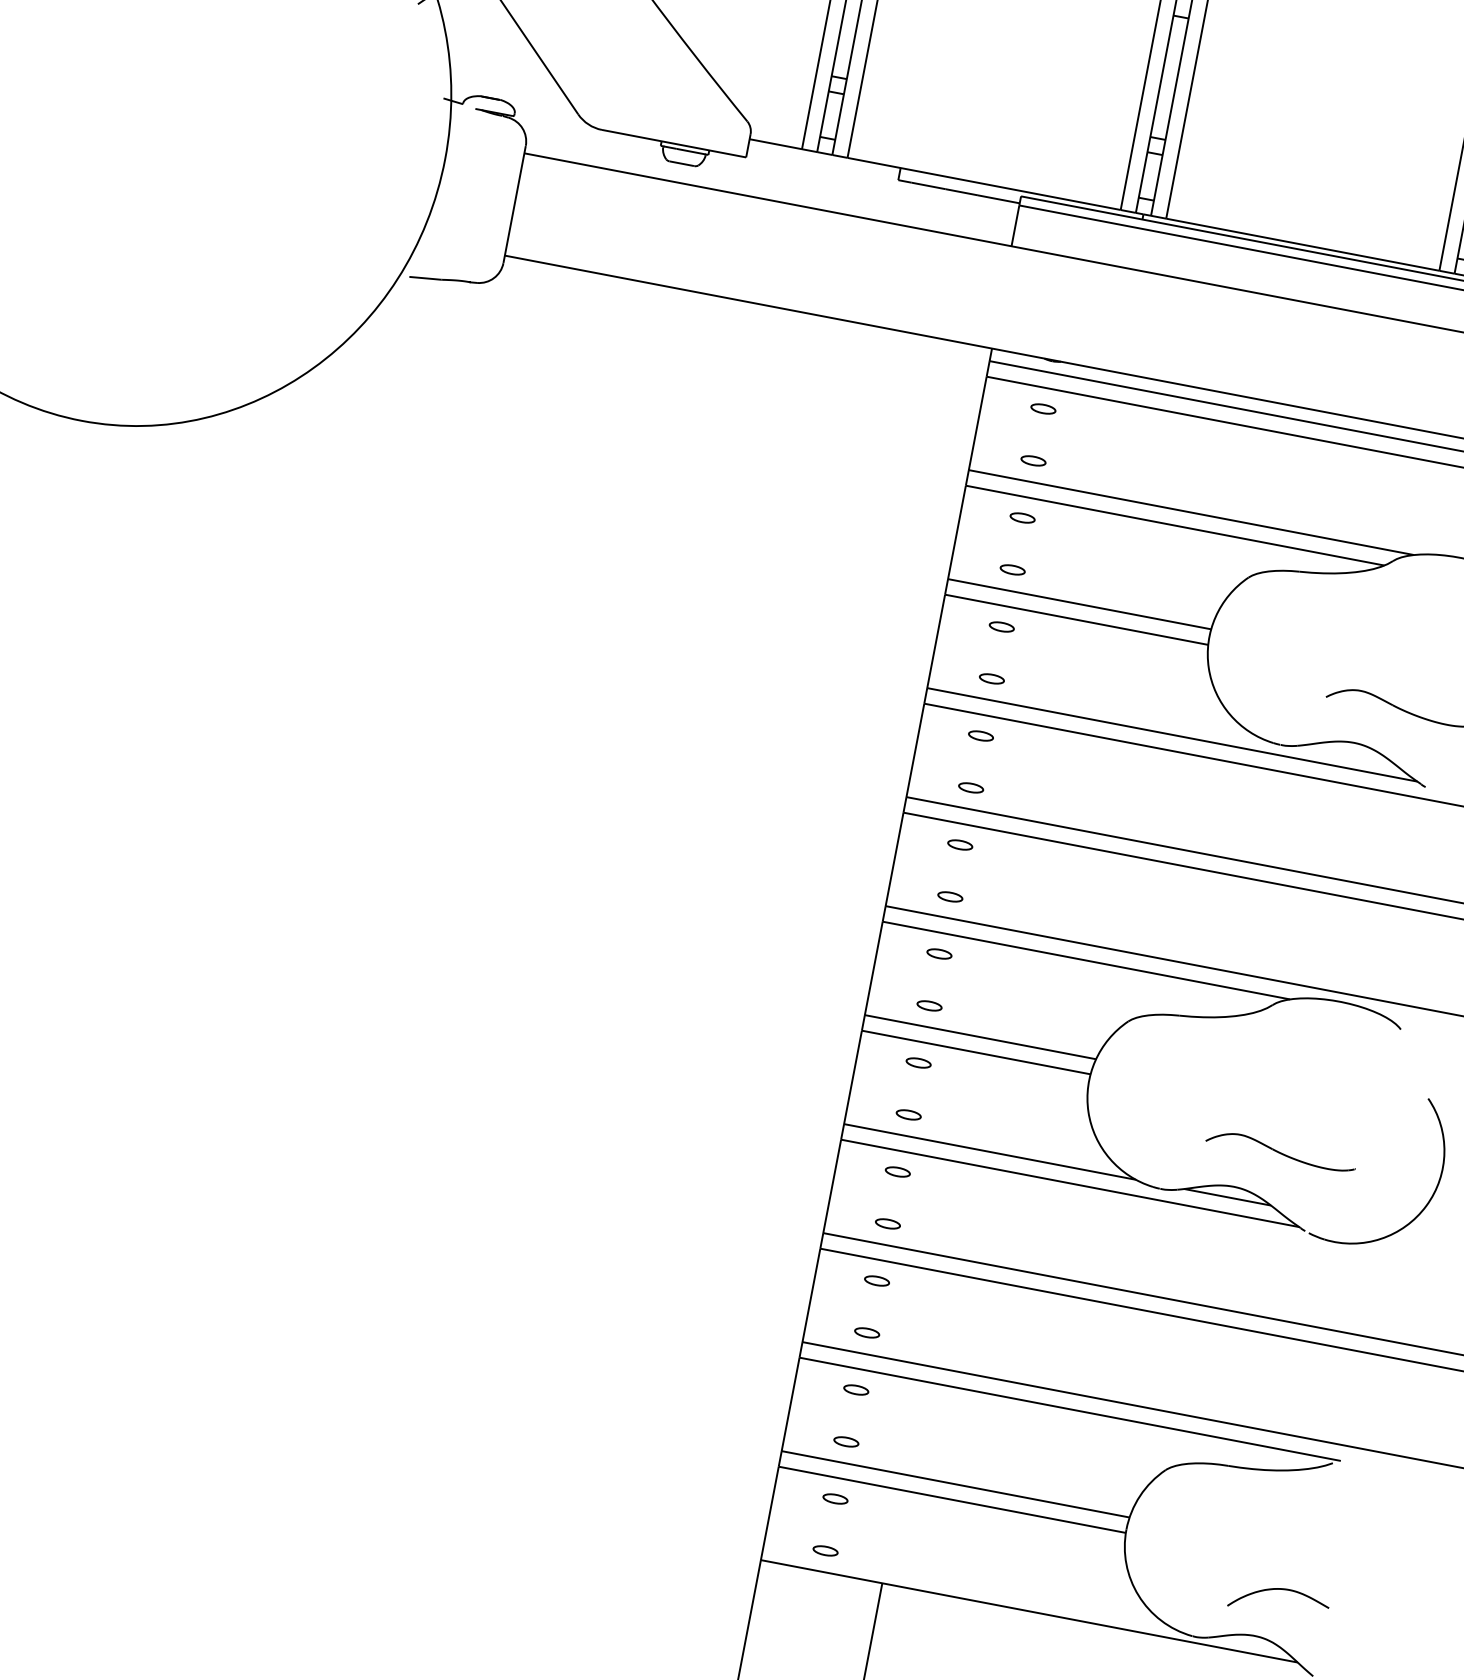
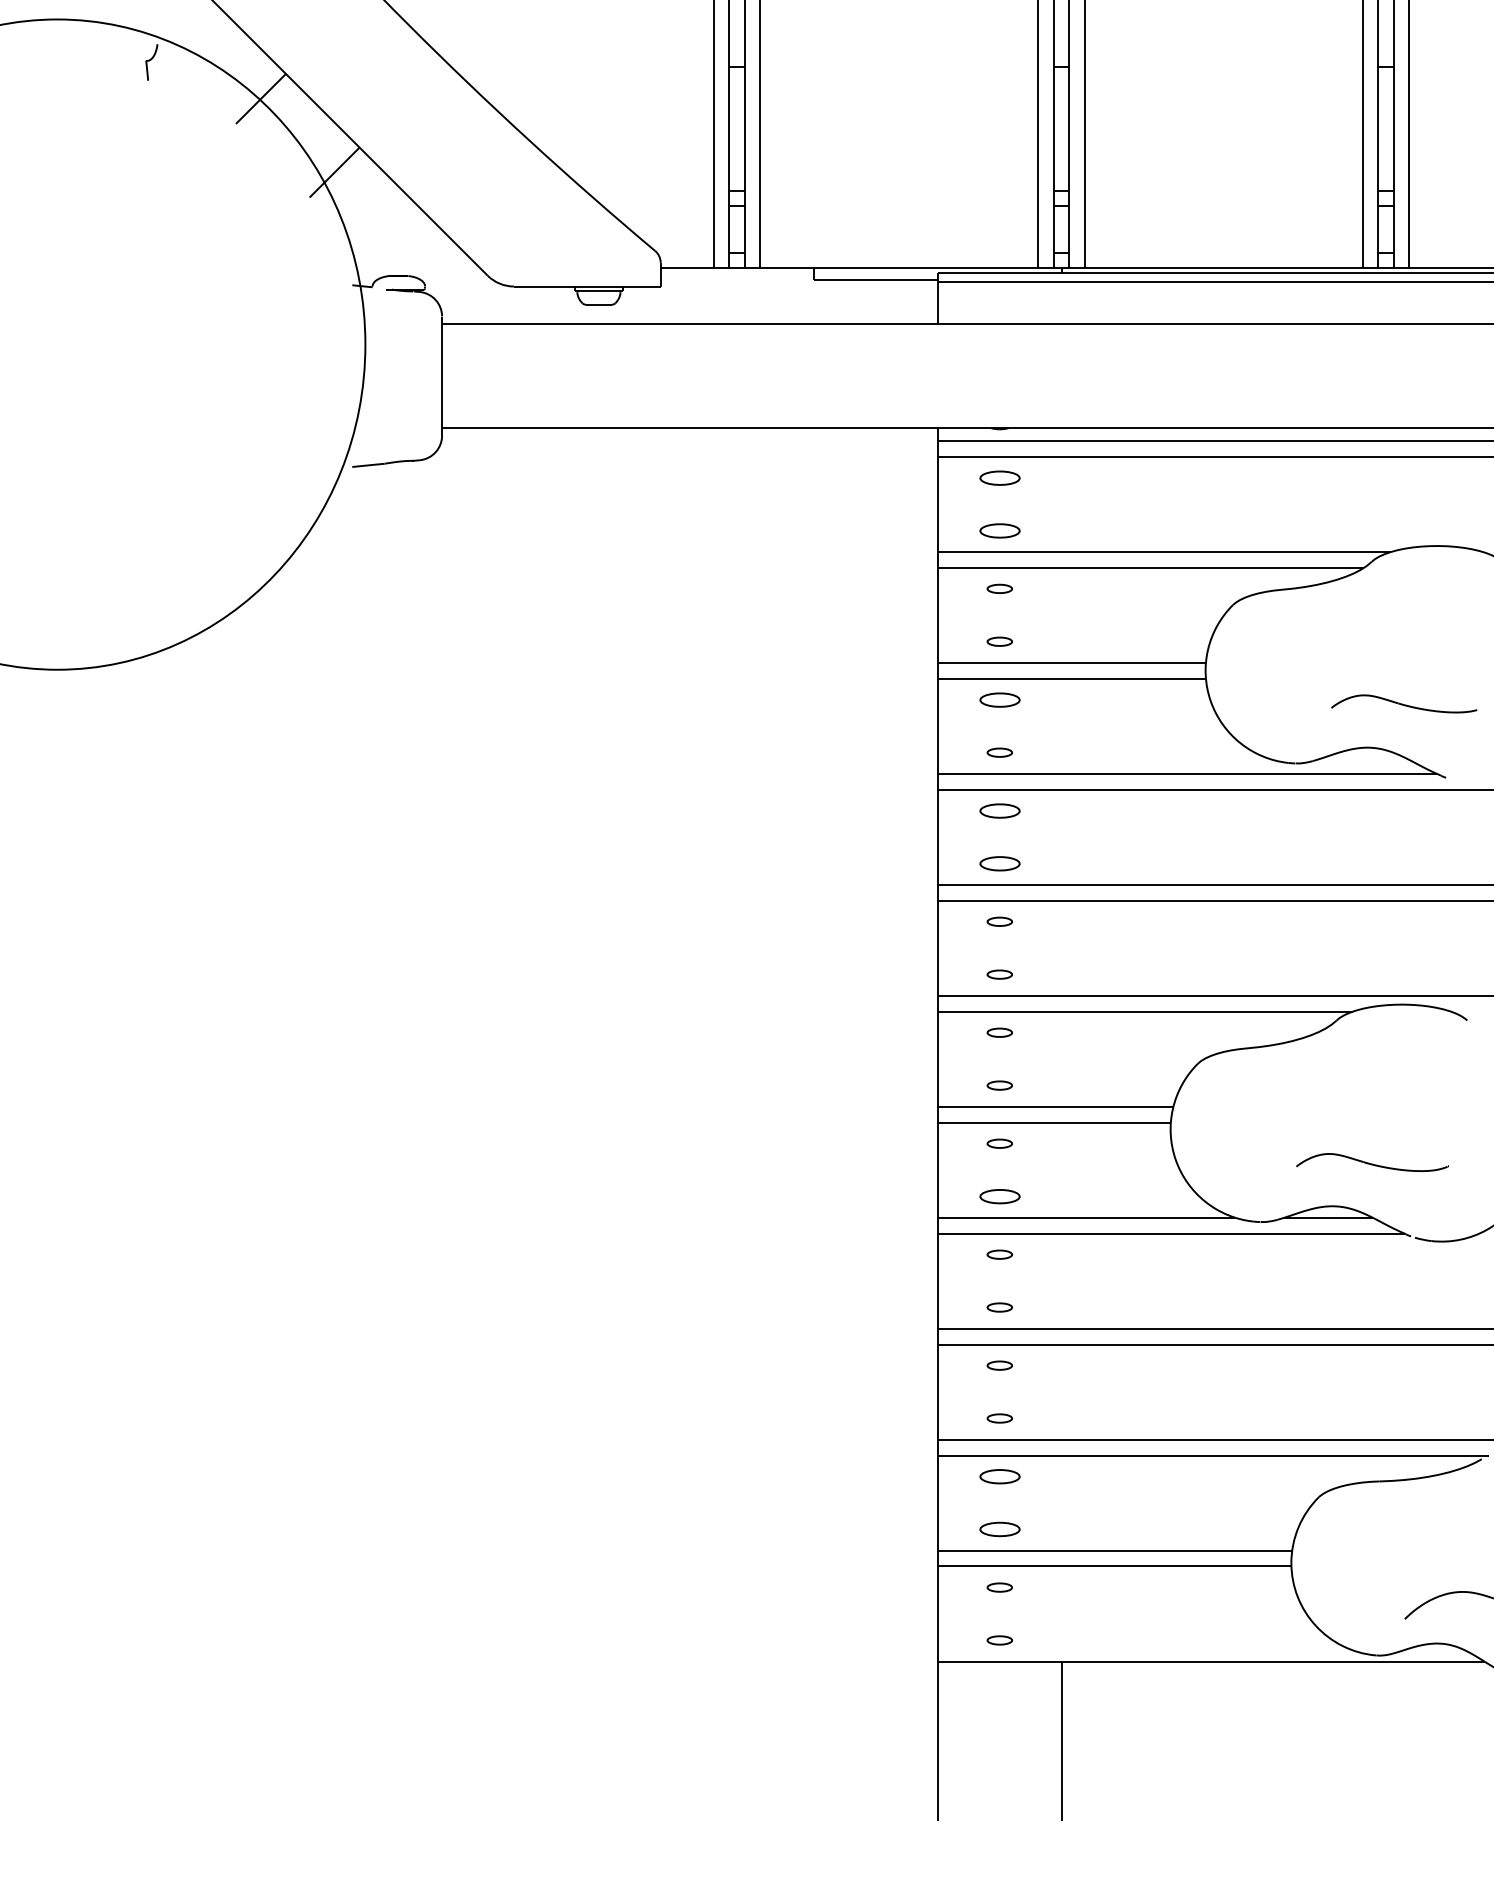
part: (1043, 408) -> (999, 477), size x1.6
part: (1033, 460) -> (999, 530), size x1.6
part: (1001, 626) -> (999, 699), size x1.6
part: (980, 735) -> (999, 810), size x1.6
part: (970, 787) -> (999, 863), size x1.6
part: (908, 1114) -> (999, 1196), size x1.6
part: (855, 1389) -> (999, 1476), size x1.6
part: (846, 1441) -> (999, 1529), size x1.6

